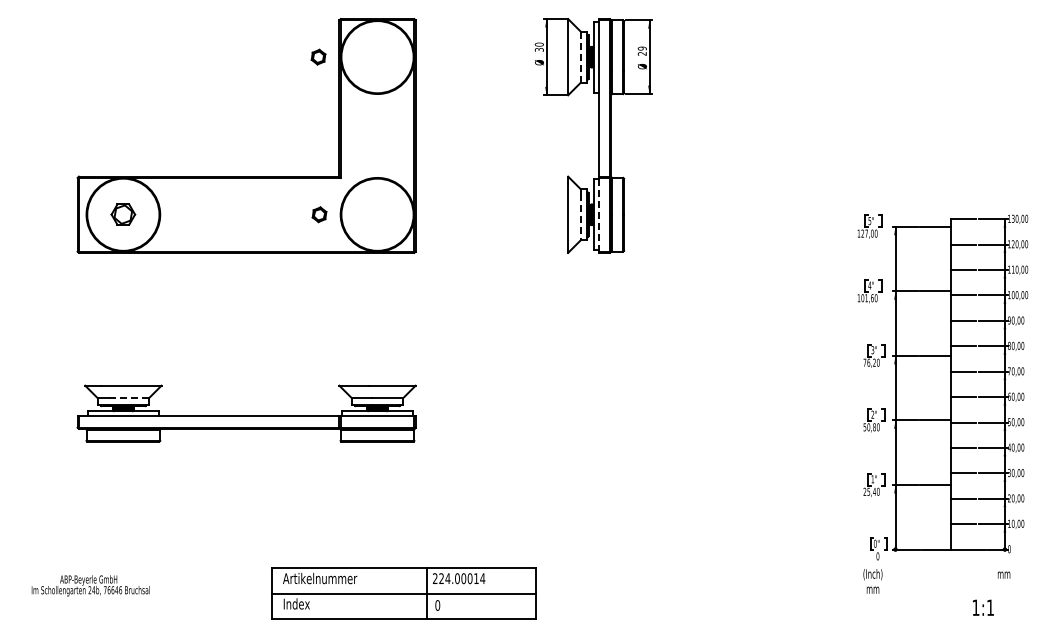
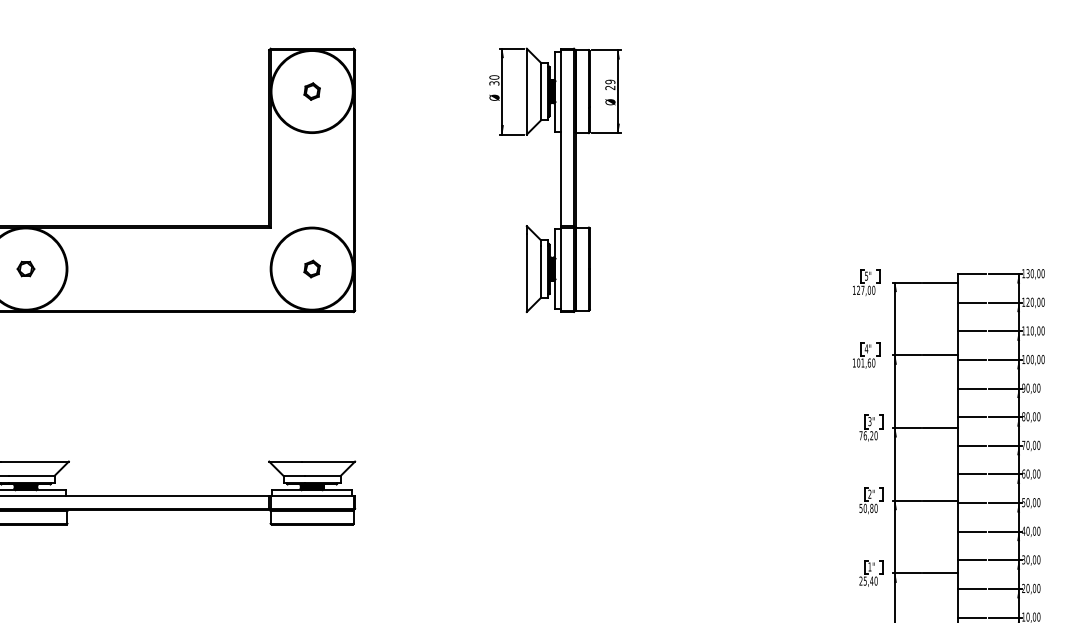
part: (318, 56) -> (312, 90), moved
line: (580, 58) -> (540, 93), dashed -> solid
part: (123, 214) -> (26, 268), size x0.62
part: (319, 214) -> (312, 268), moved
line: (598, 214) -> (560, 268), dashed -> solid
line: (580, 217) -> (540, 272), dashed -> solid
line: (128, 398) -> (31, 475), dashed -> solid

